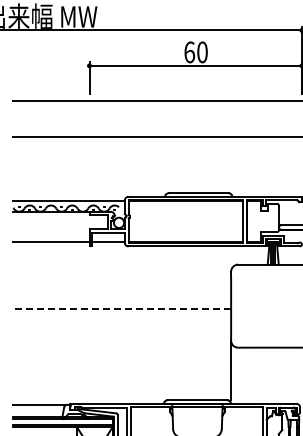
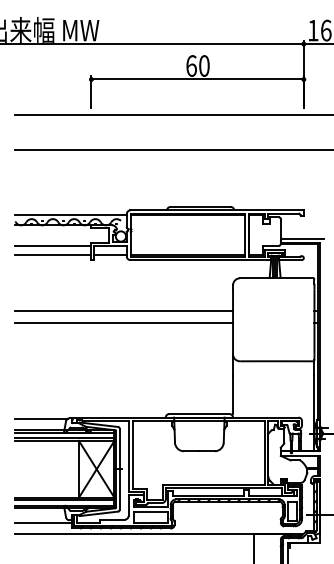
line: (51, 232) -> (53, 246), added
line: (122, 296) -> (124, 310), added
line: (122, 308) -> (124, 322), dashed -> solid

